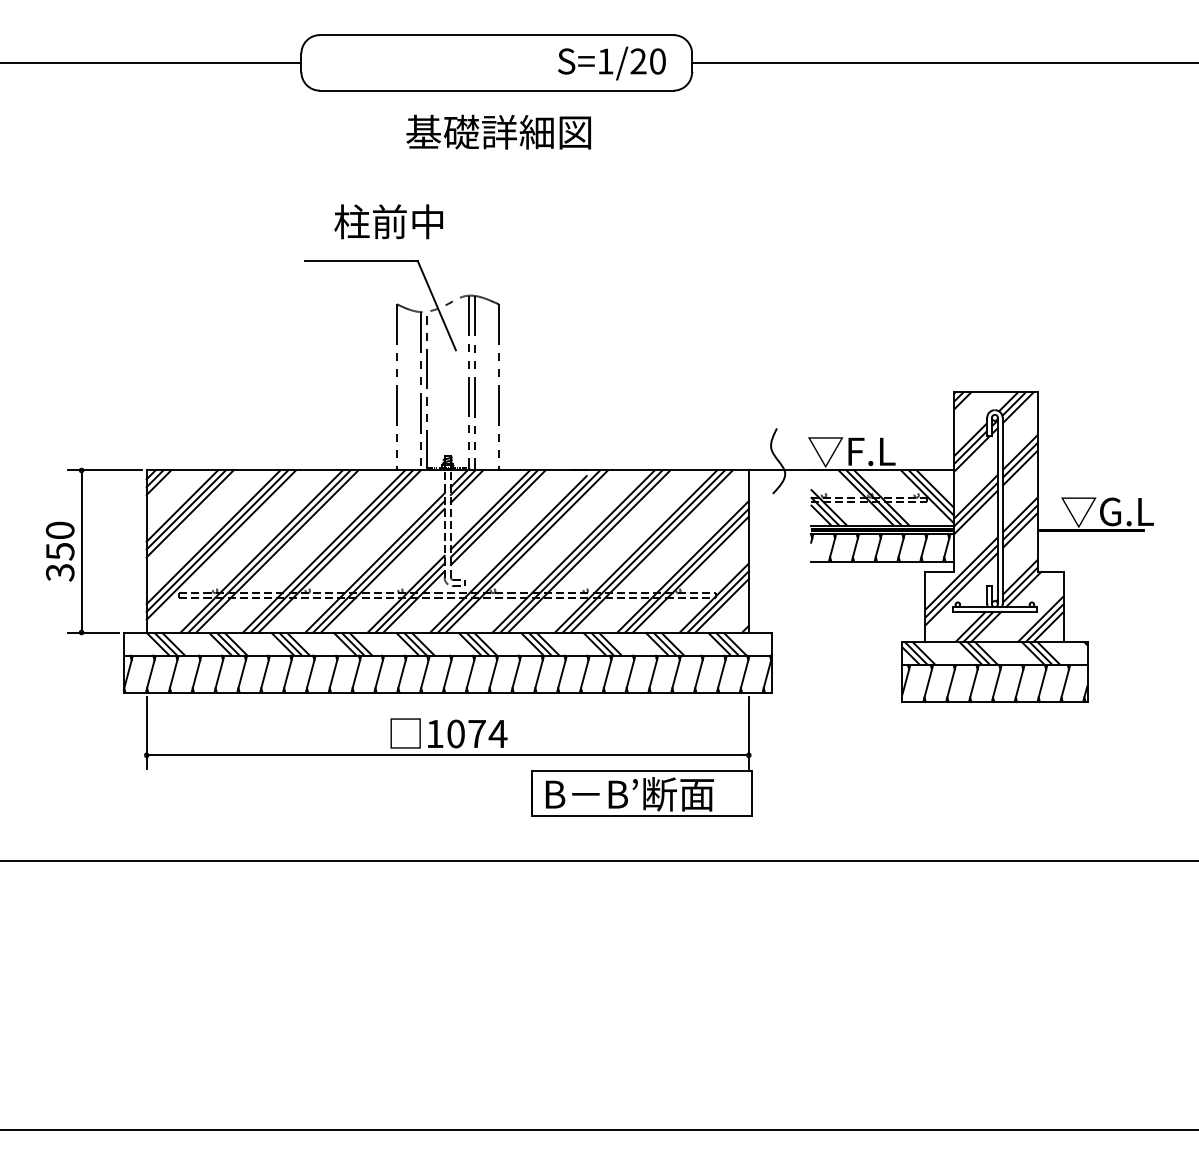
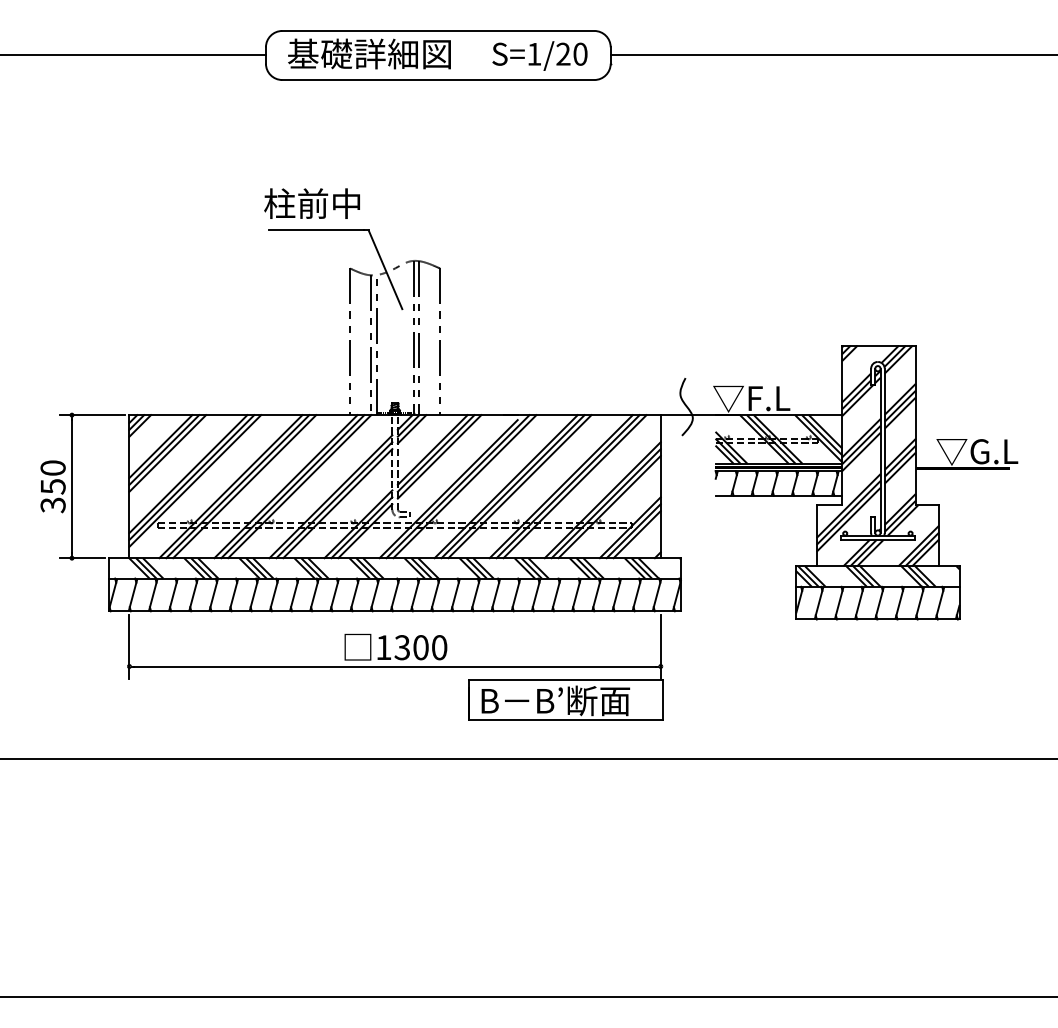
text: (498, 131) -> (369, 53), moved
text: (388, 221) -> (311, 203), moved
text: (477, 733) -> (421, 647), 1074 -> 1300

